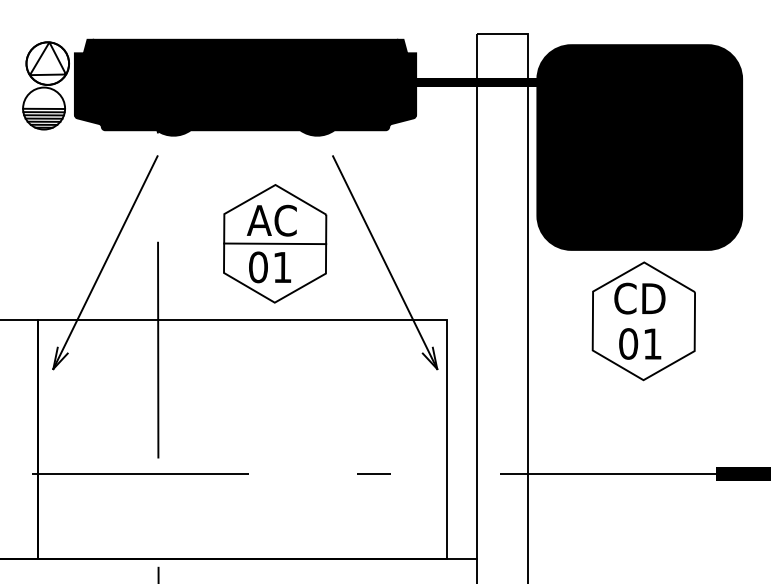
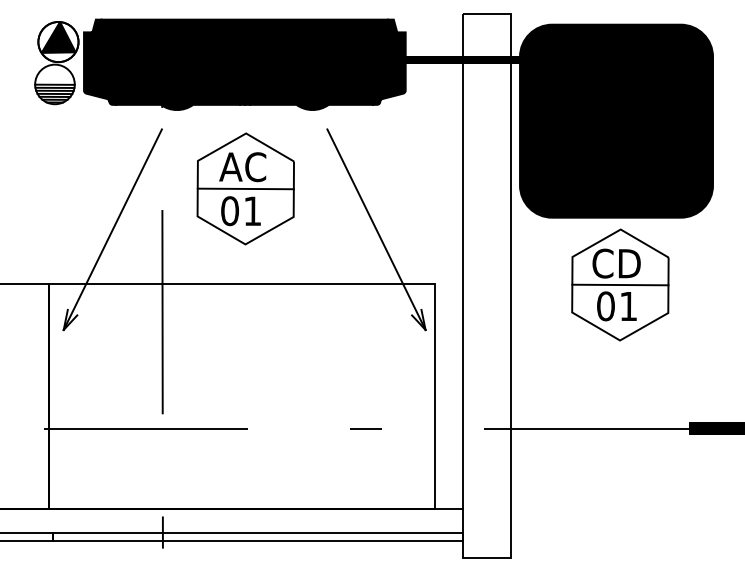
fill: (47, 58) -> (58, 37), added
part: (274, 243) -> (245, 188), moved
line: (643, 320) -> (620, 284), added

